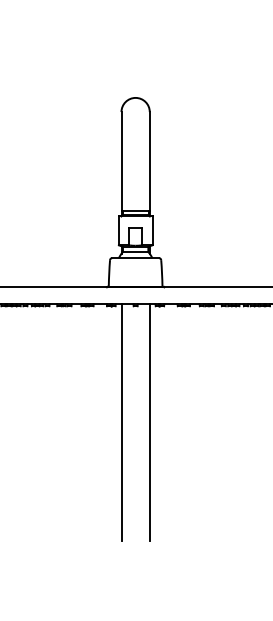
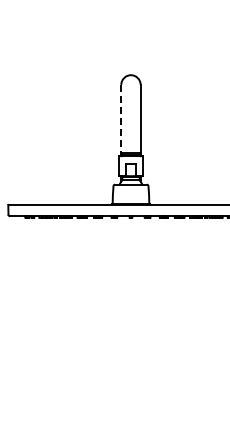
line: (121, 164) -> (121, 120), solid -> dashed
line: (121, 421) -> (121, 296), removed
line: (149, 421) -> (140, 296), removed

